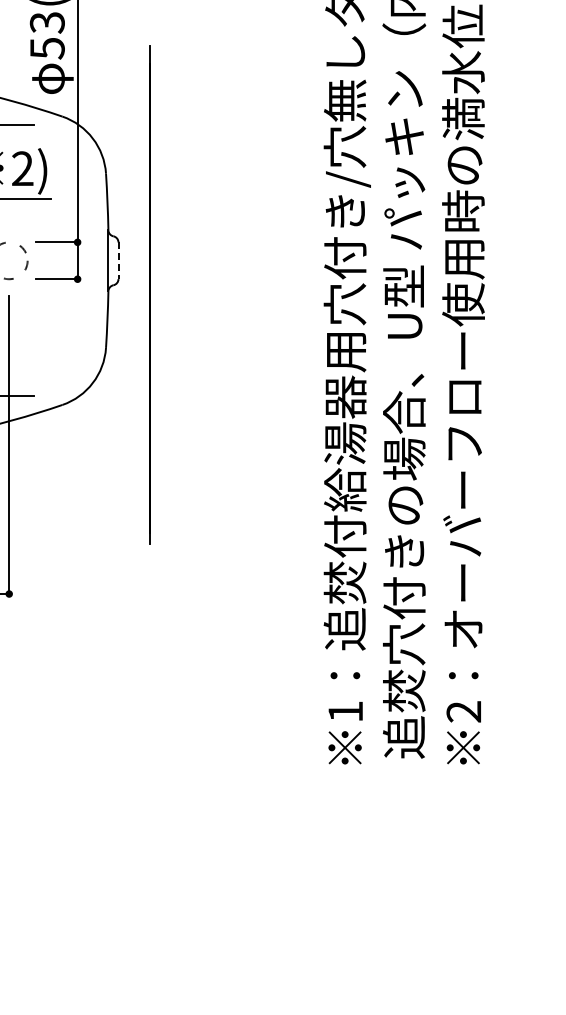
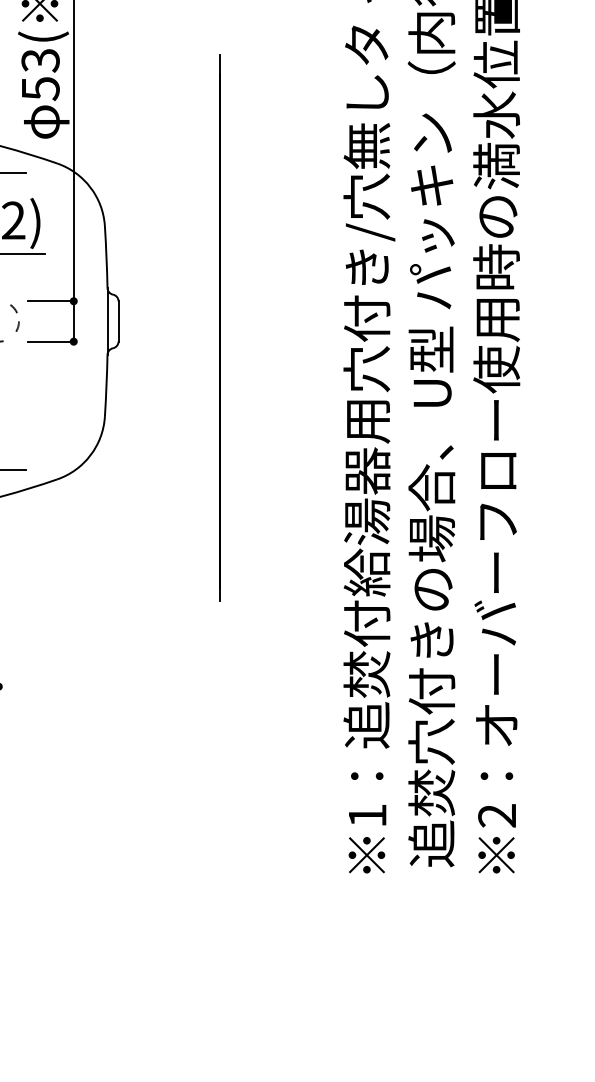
line: (118, 261) -> (118, 322), dashed -> solid
line: (149, 294) -> (219, 326), moved

